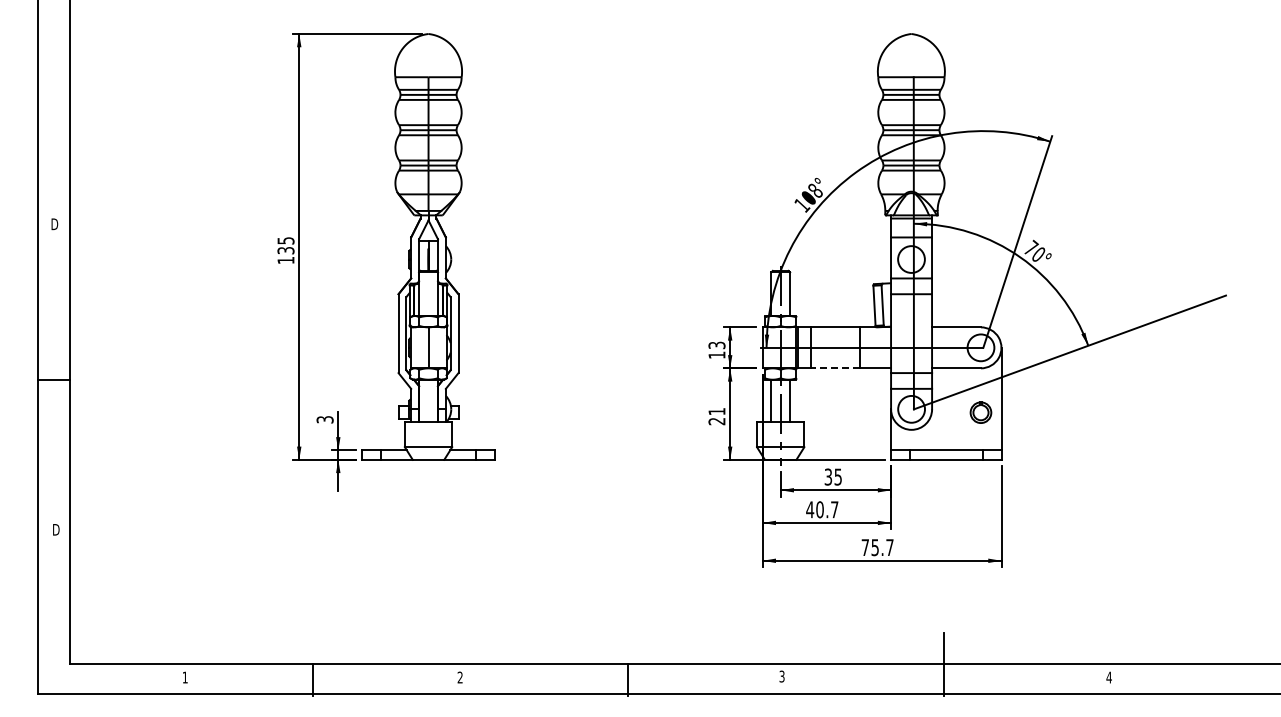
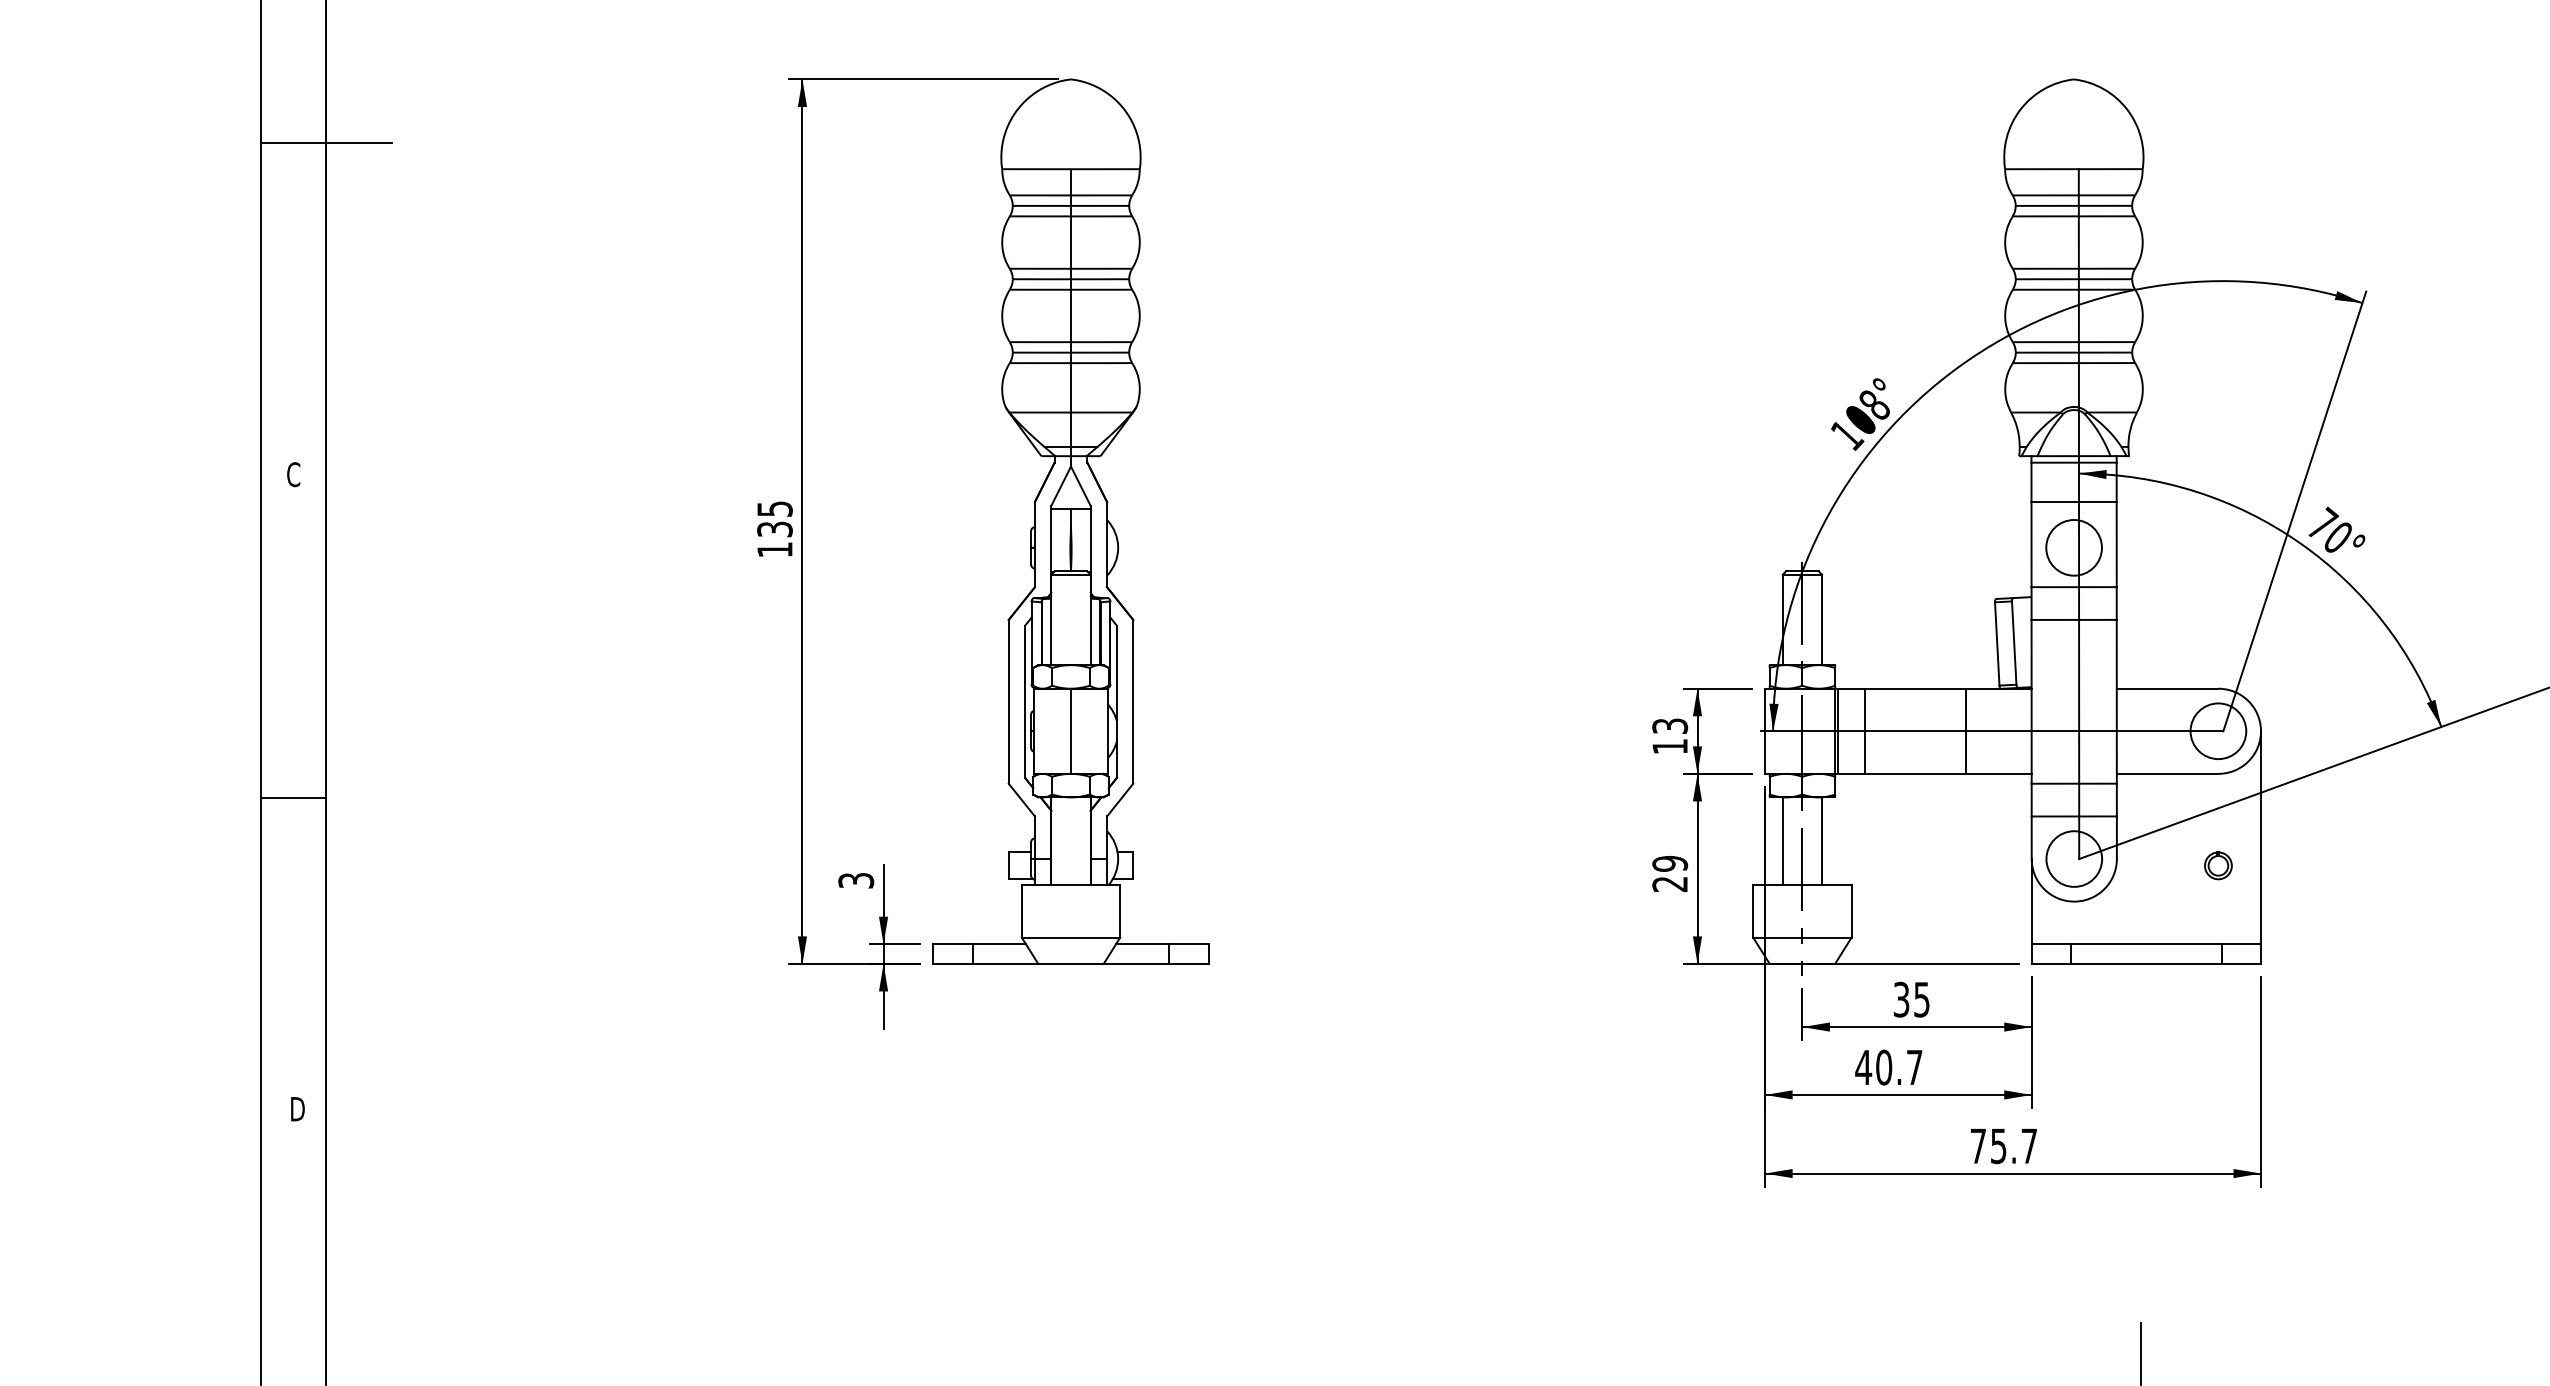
line: (69, 64) -> (325, 142), added
text: (54, 224) -> (294, 475), D -> C
line: (834, 368) -> (1914, 774), dashed -> solid
text: (716, 411) -> (1669, 863), 21 -> 29
part: (980, 412) -> (2217, 865), size x0.62

